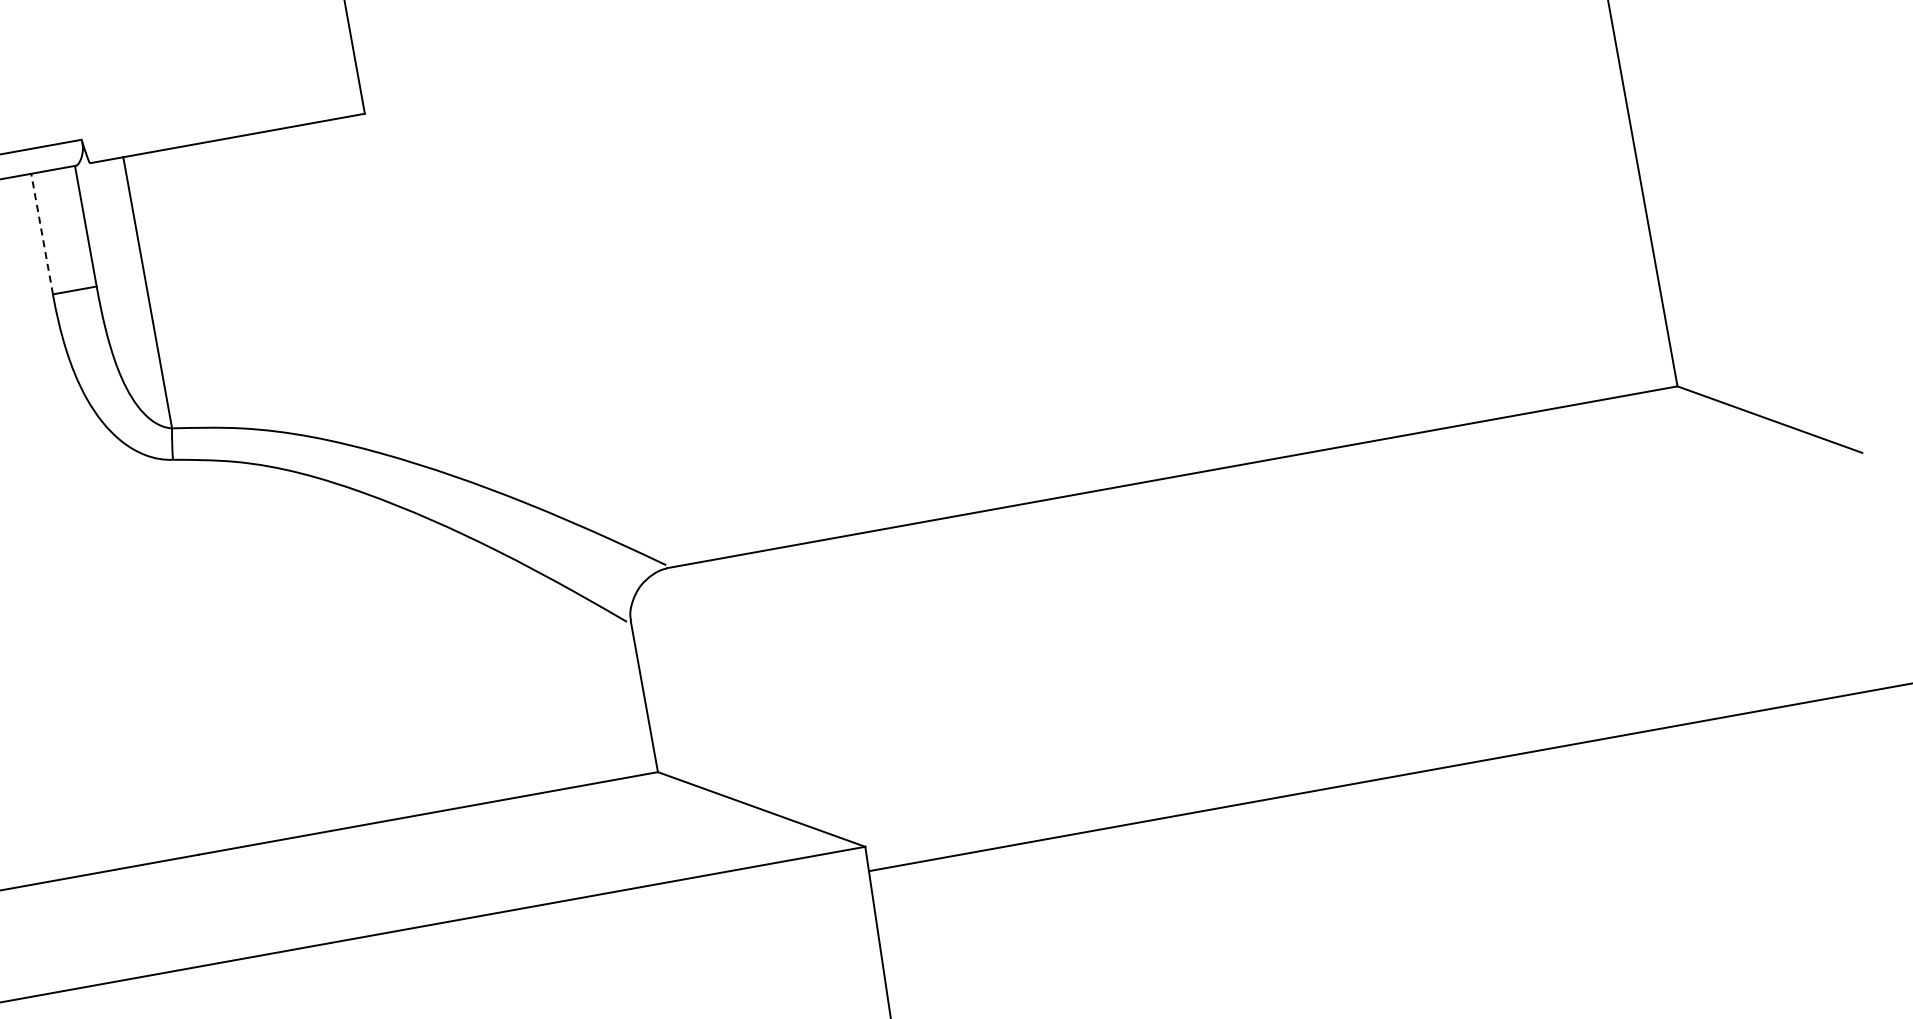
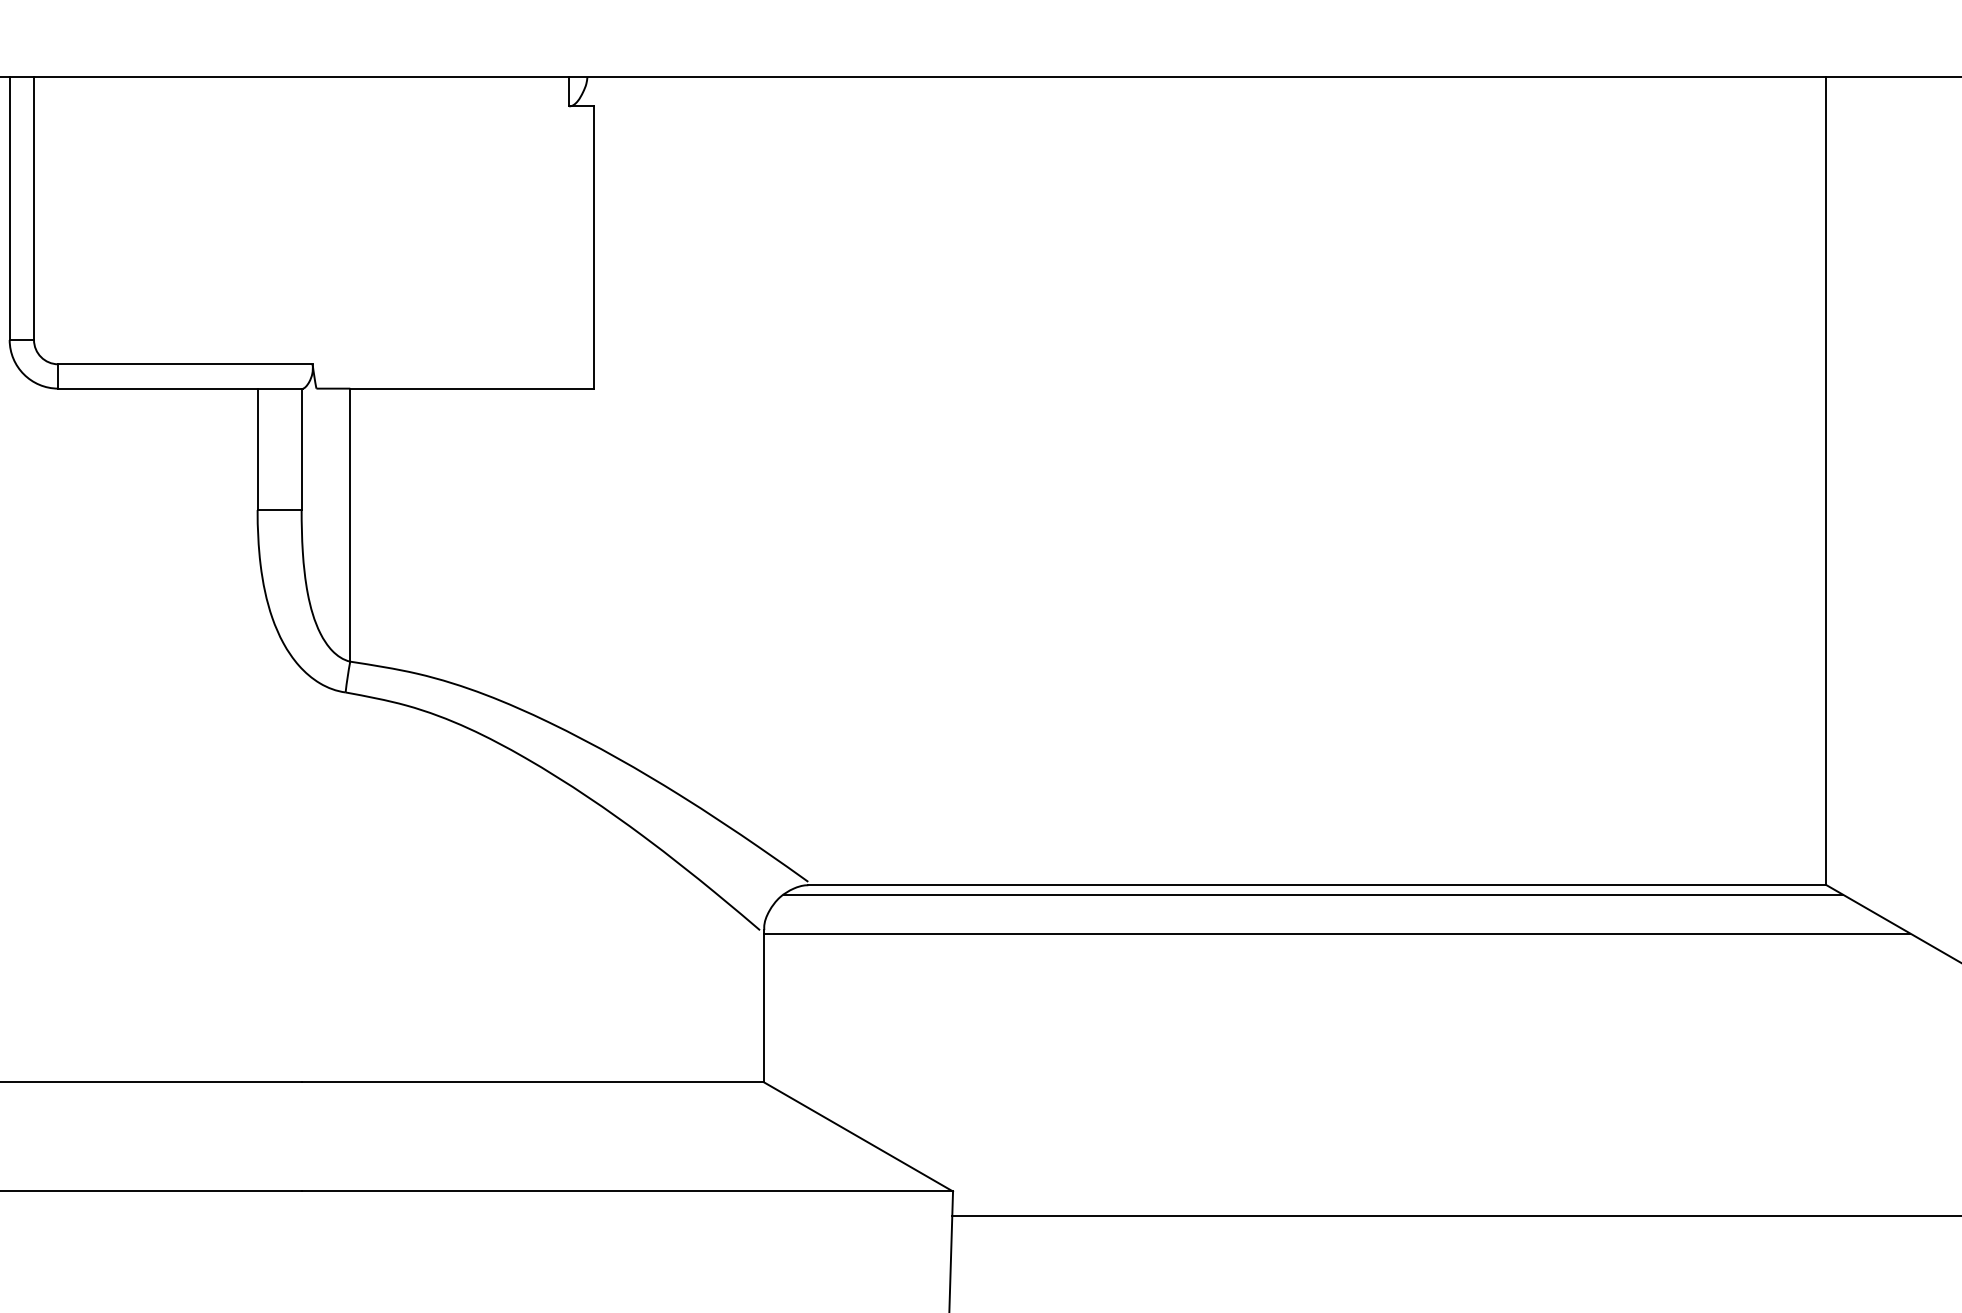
line: (42, 234) -> (257, 449), dashed -> solid
line: (1170, 487) -> (1313, 894), added
line: (1200, 522) -> (1336, 933), added

